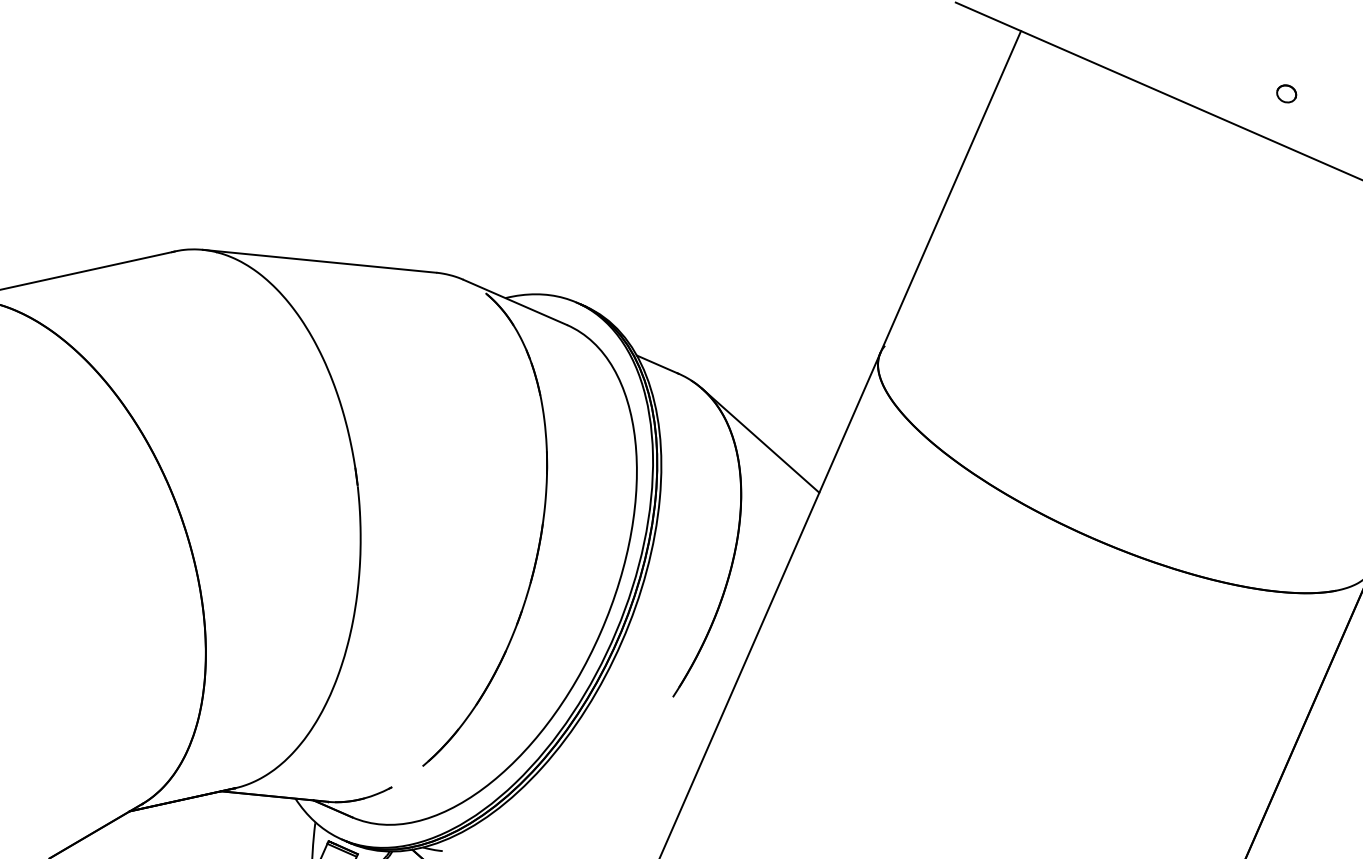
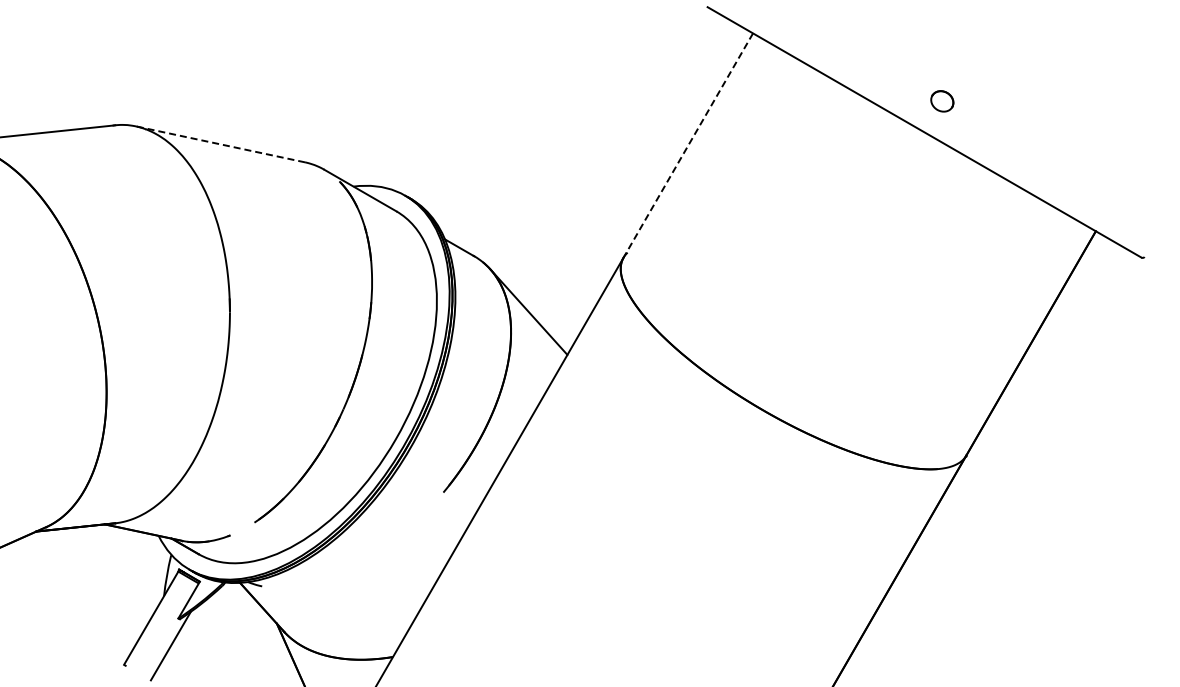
part: (1286, 92) -> (942, 100), size x1.6
line: (950, 192) -> (688, 145), solid -> dashed
line: (319, 261) -> (220, 144), solid -> dashed

